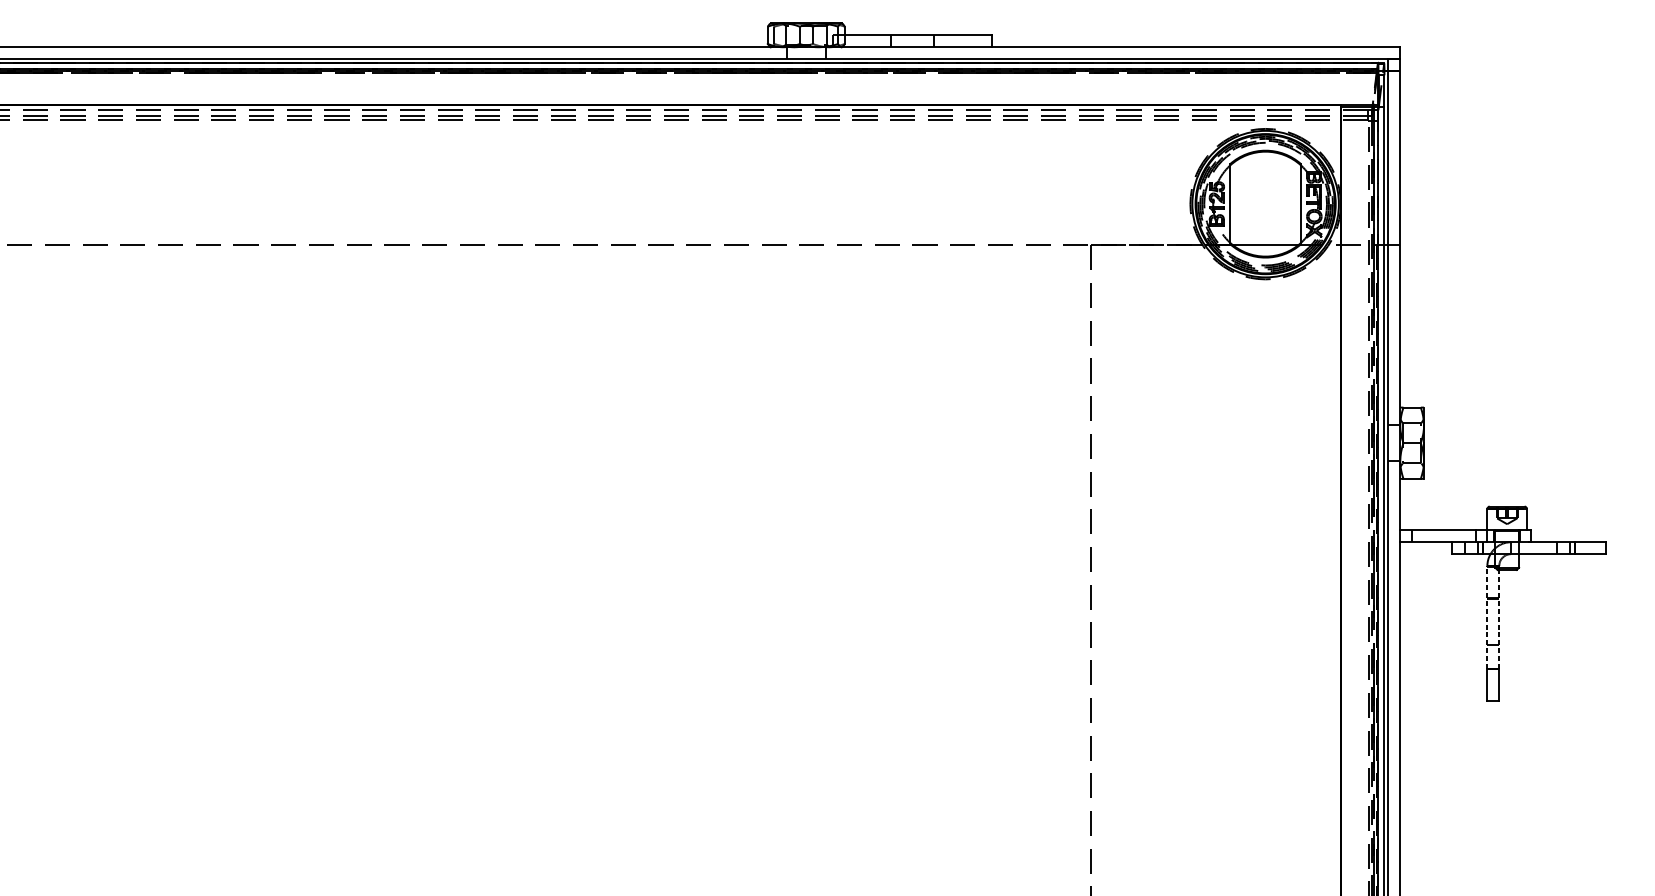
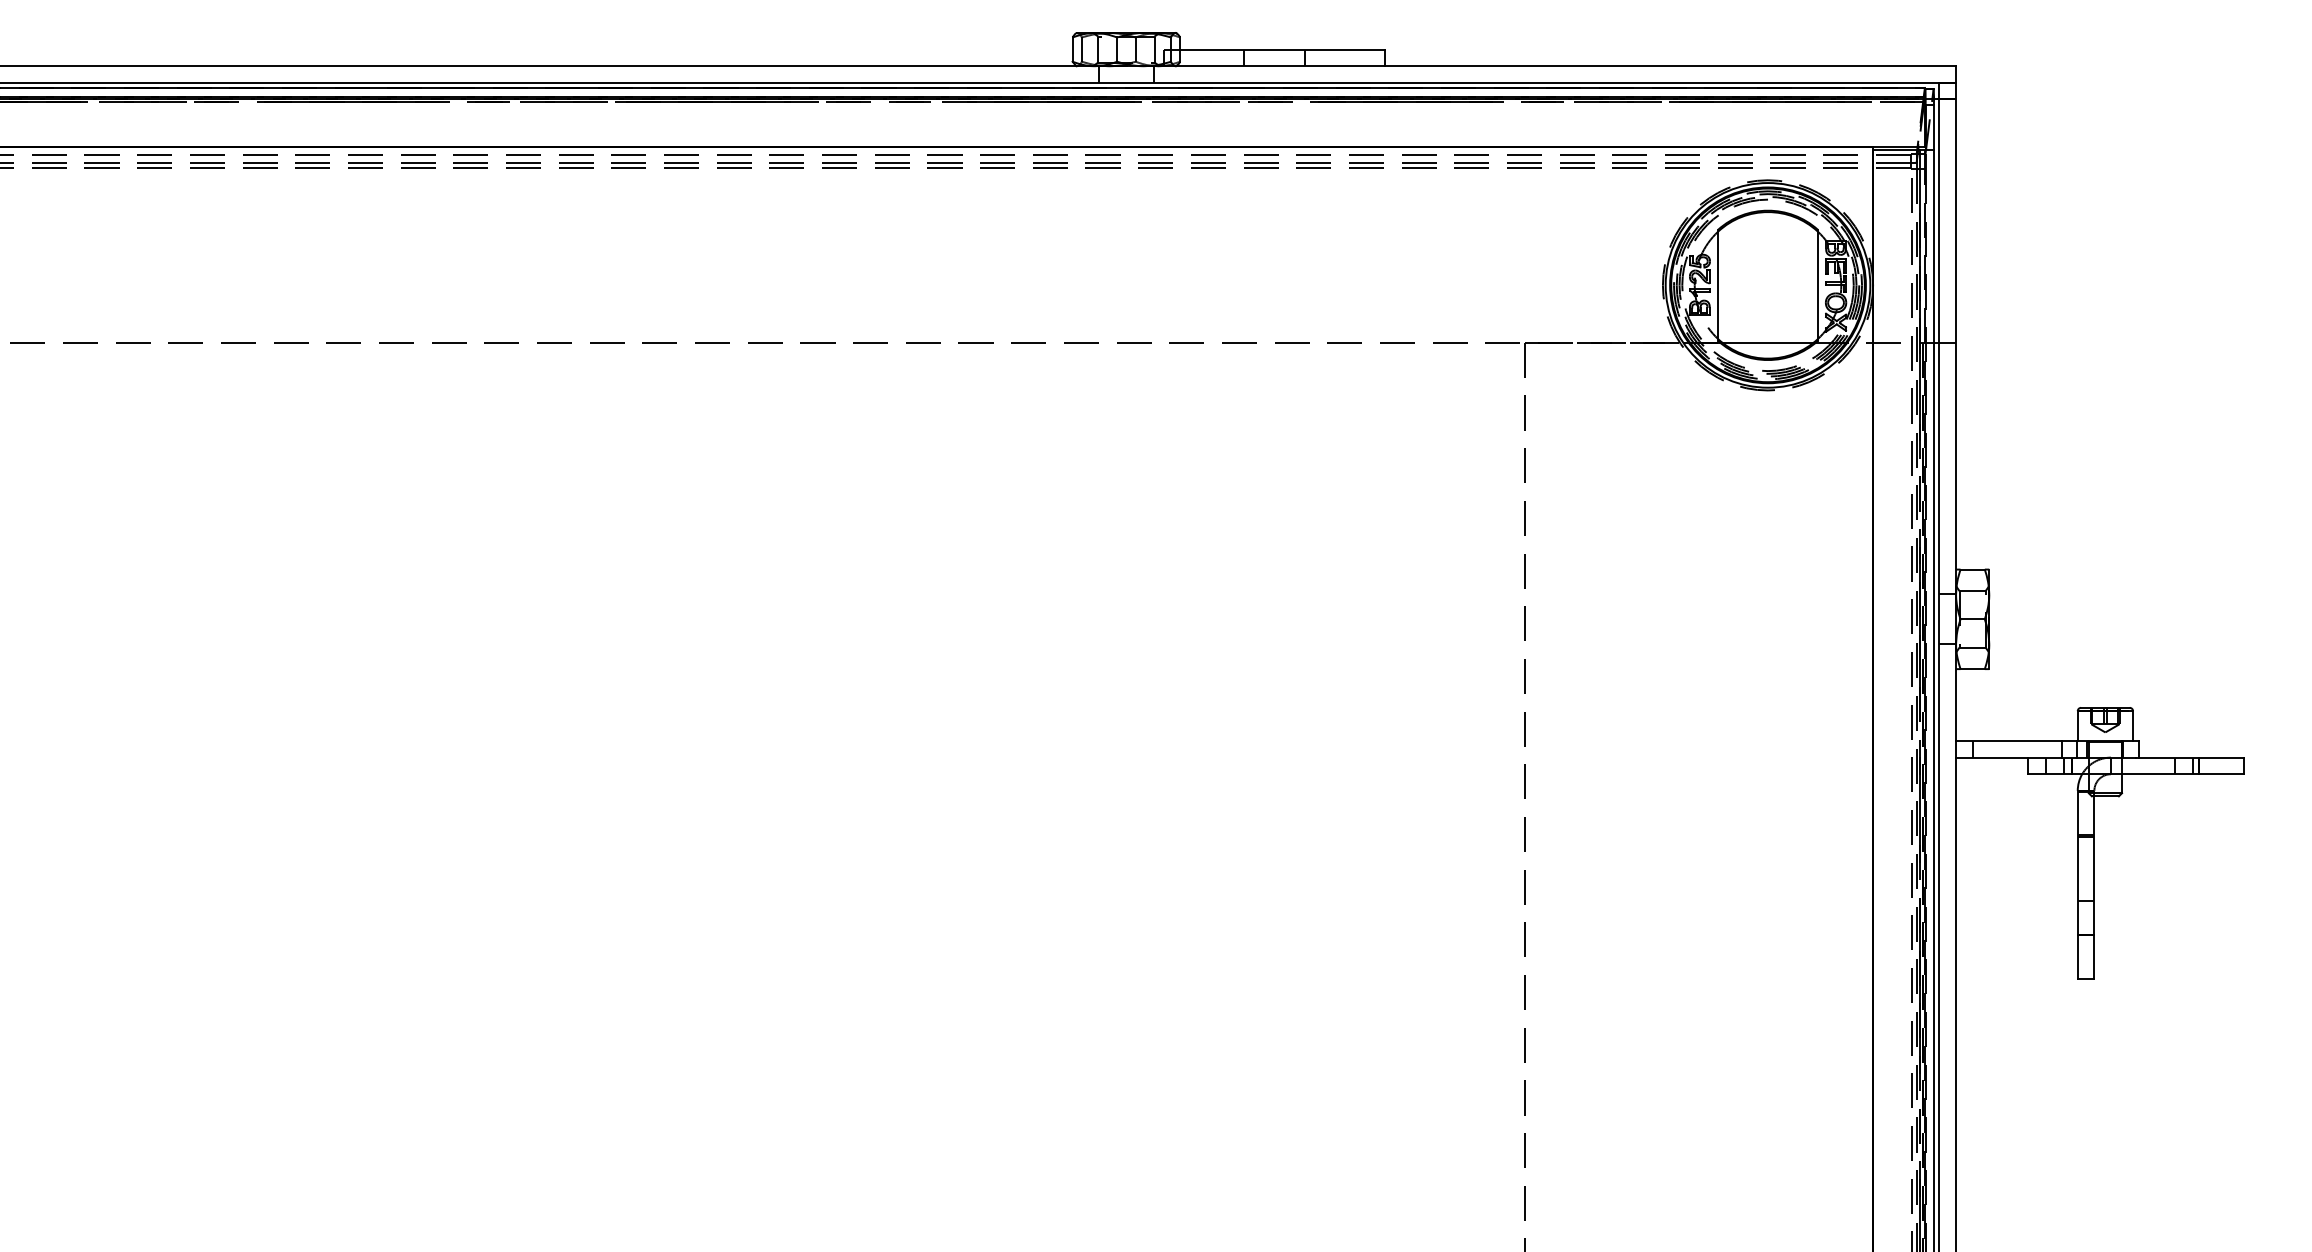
line: (1487, 617) -> (2077, 862), dashed -> solid
line: (1499, 618) -> (2094, 864), dashed -> solid

